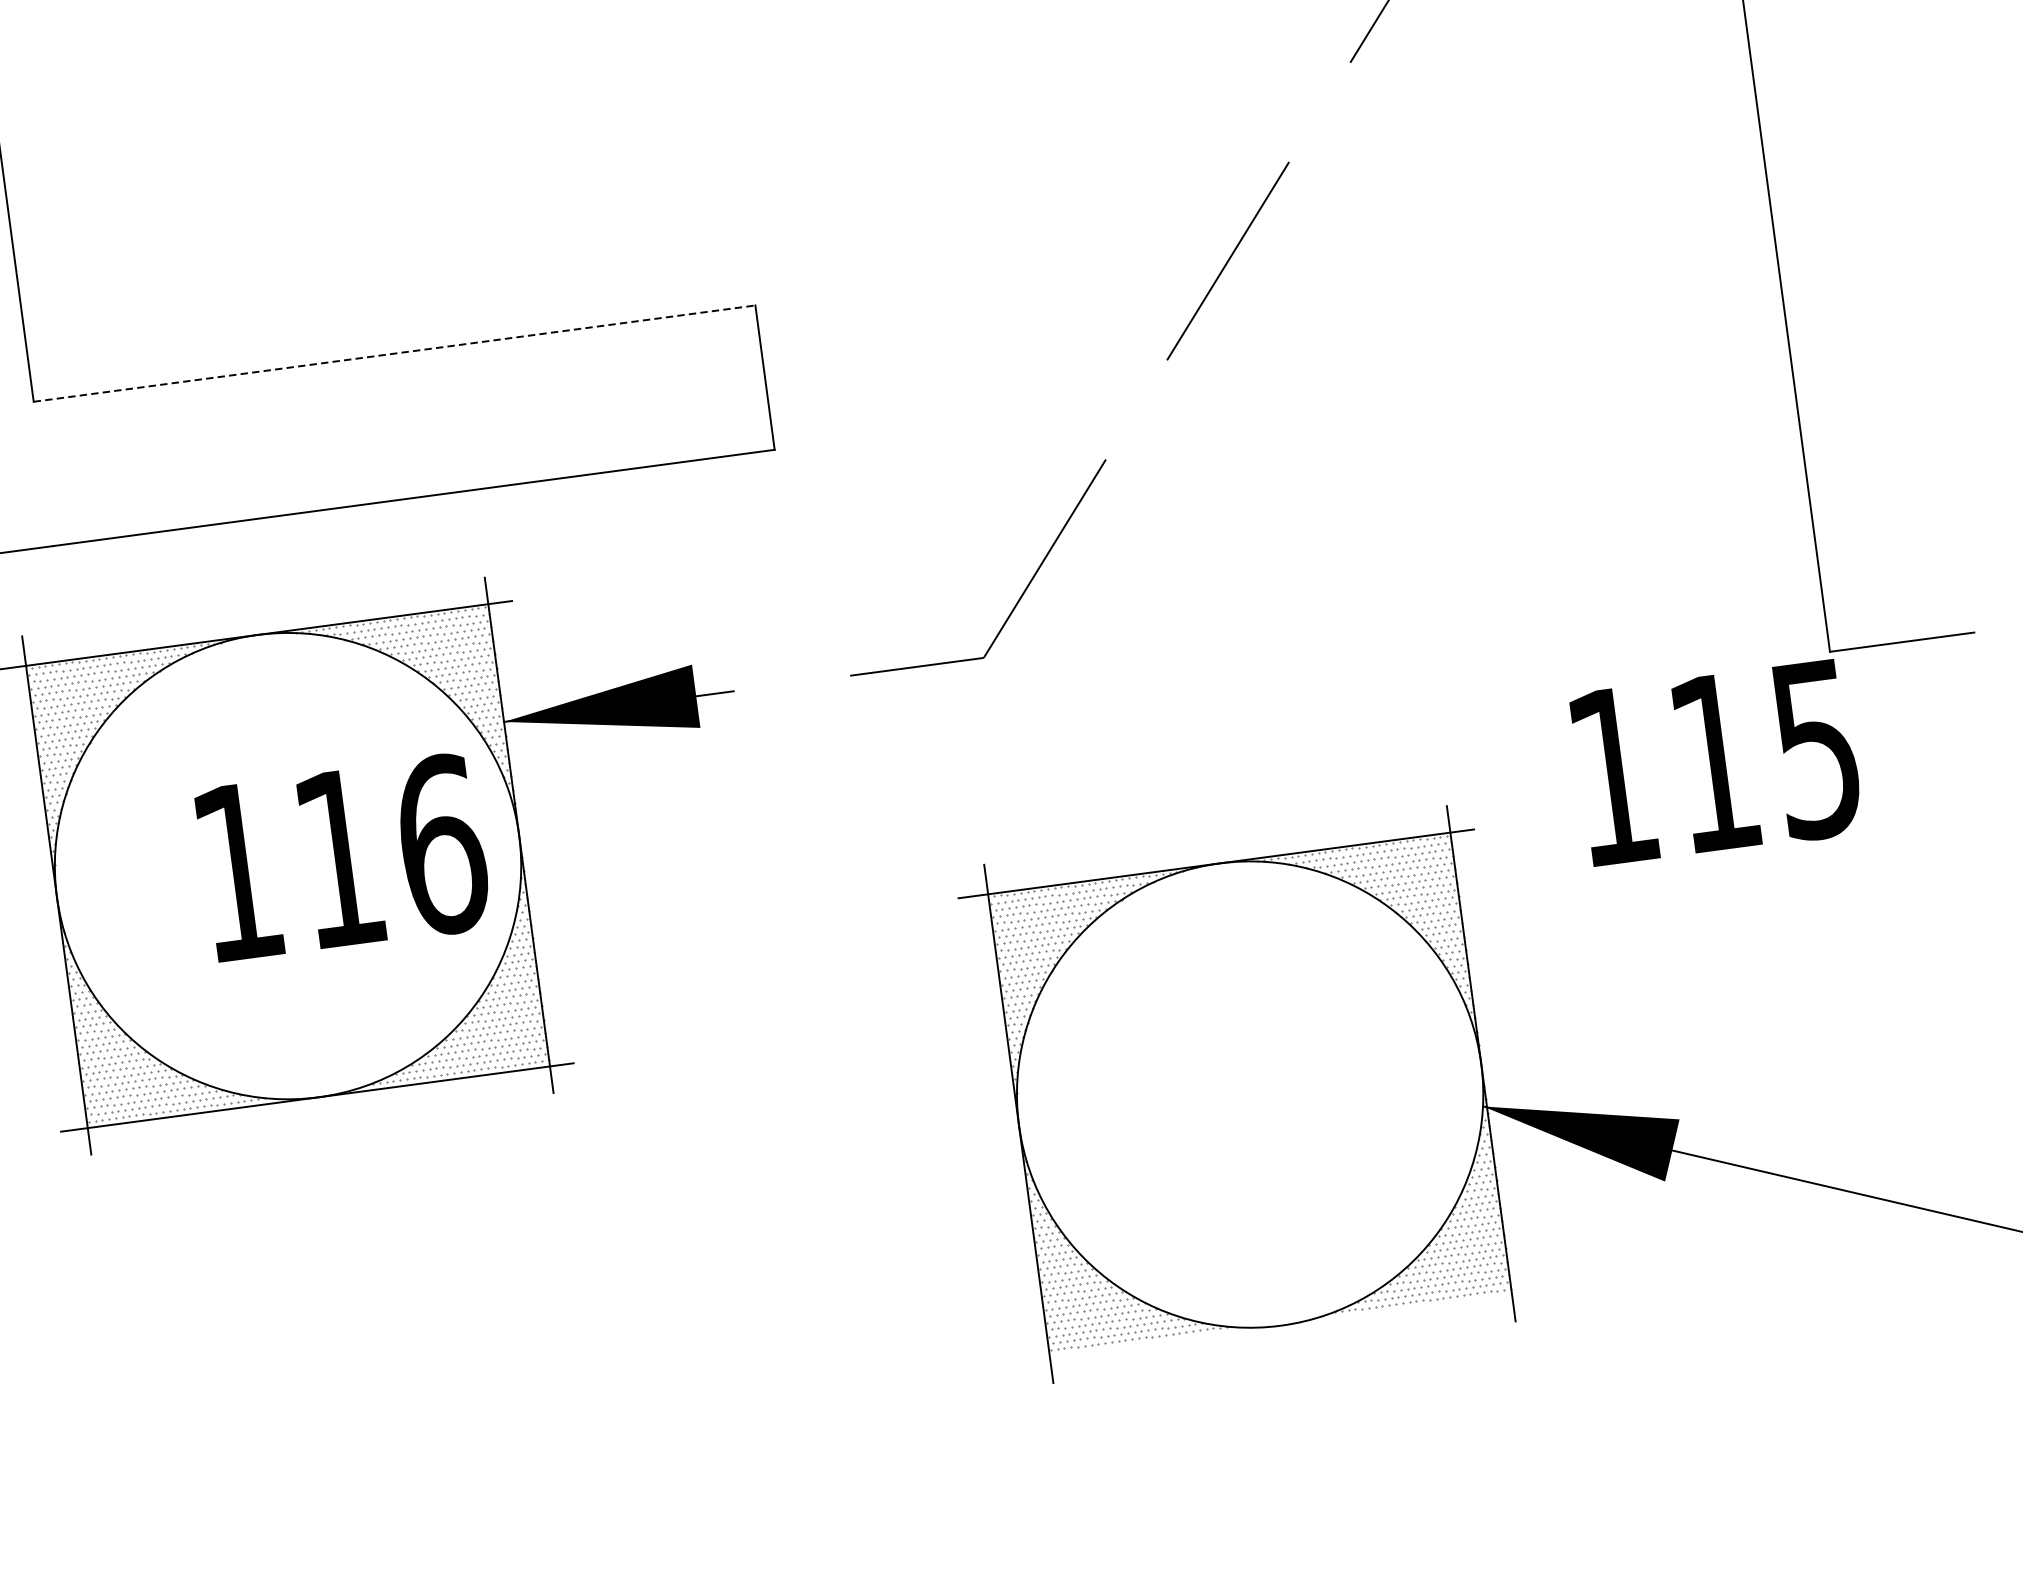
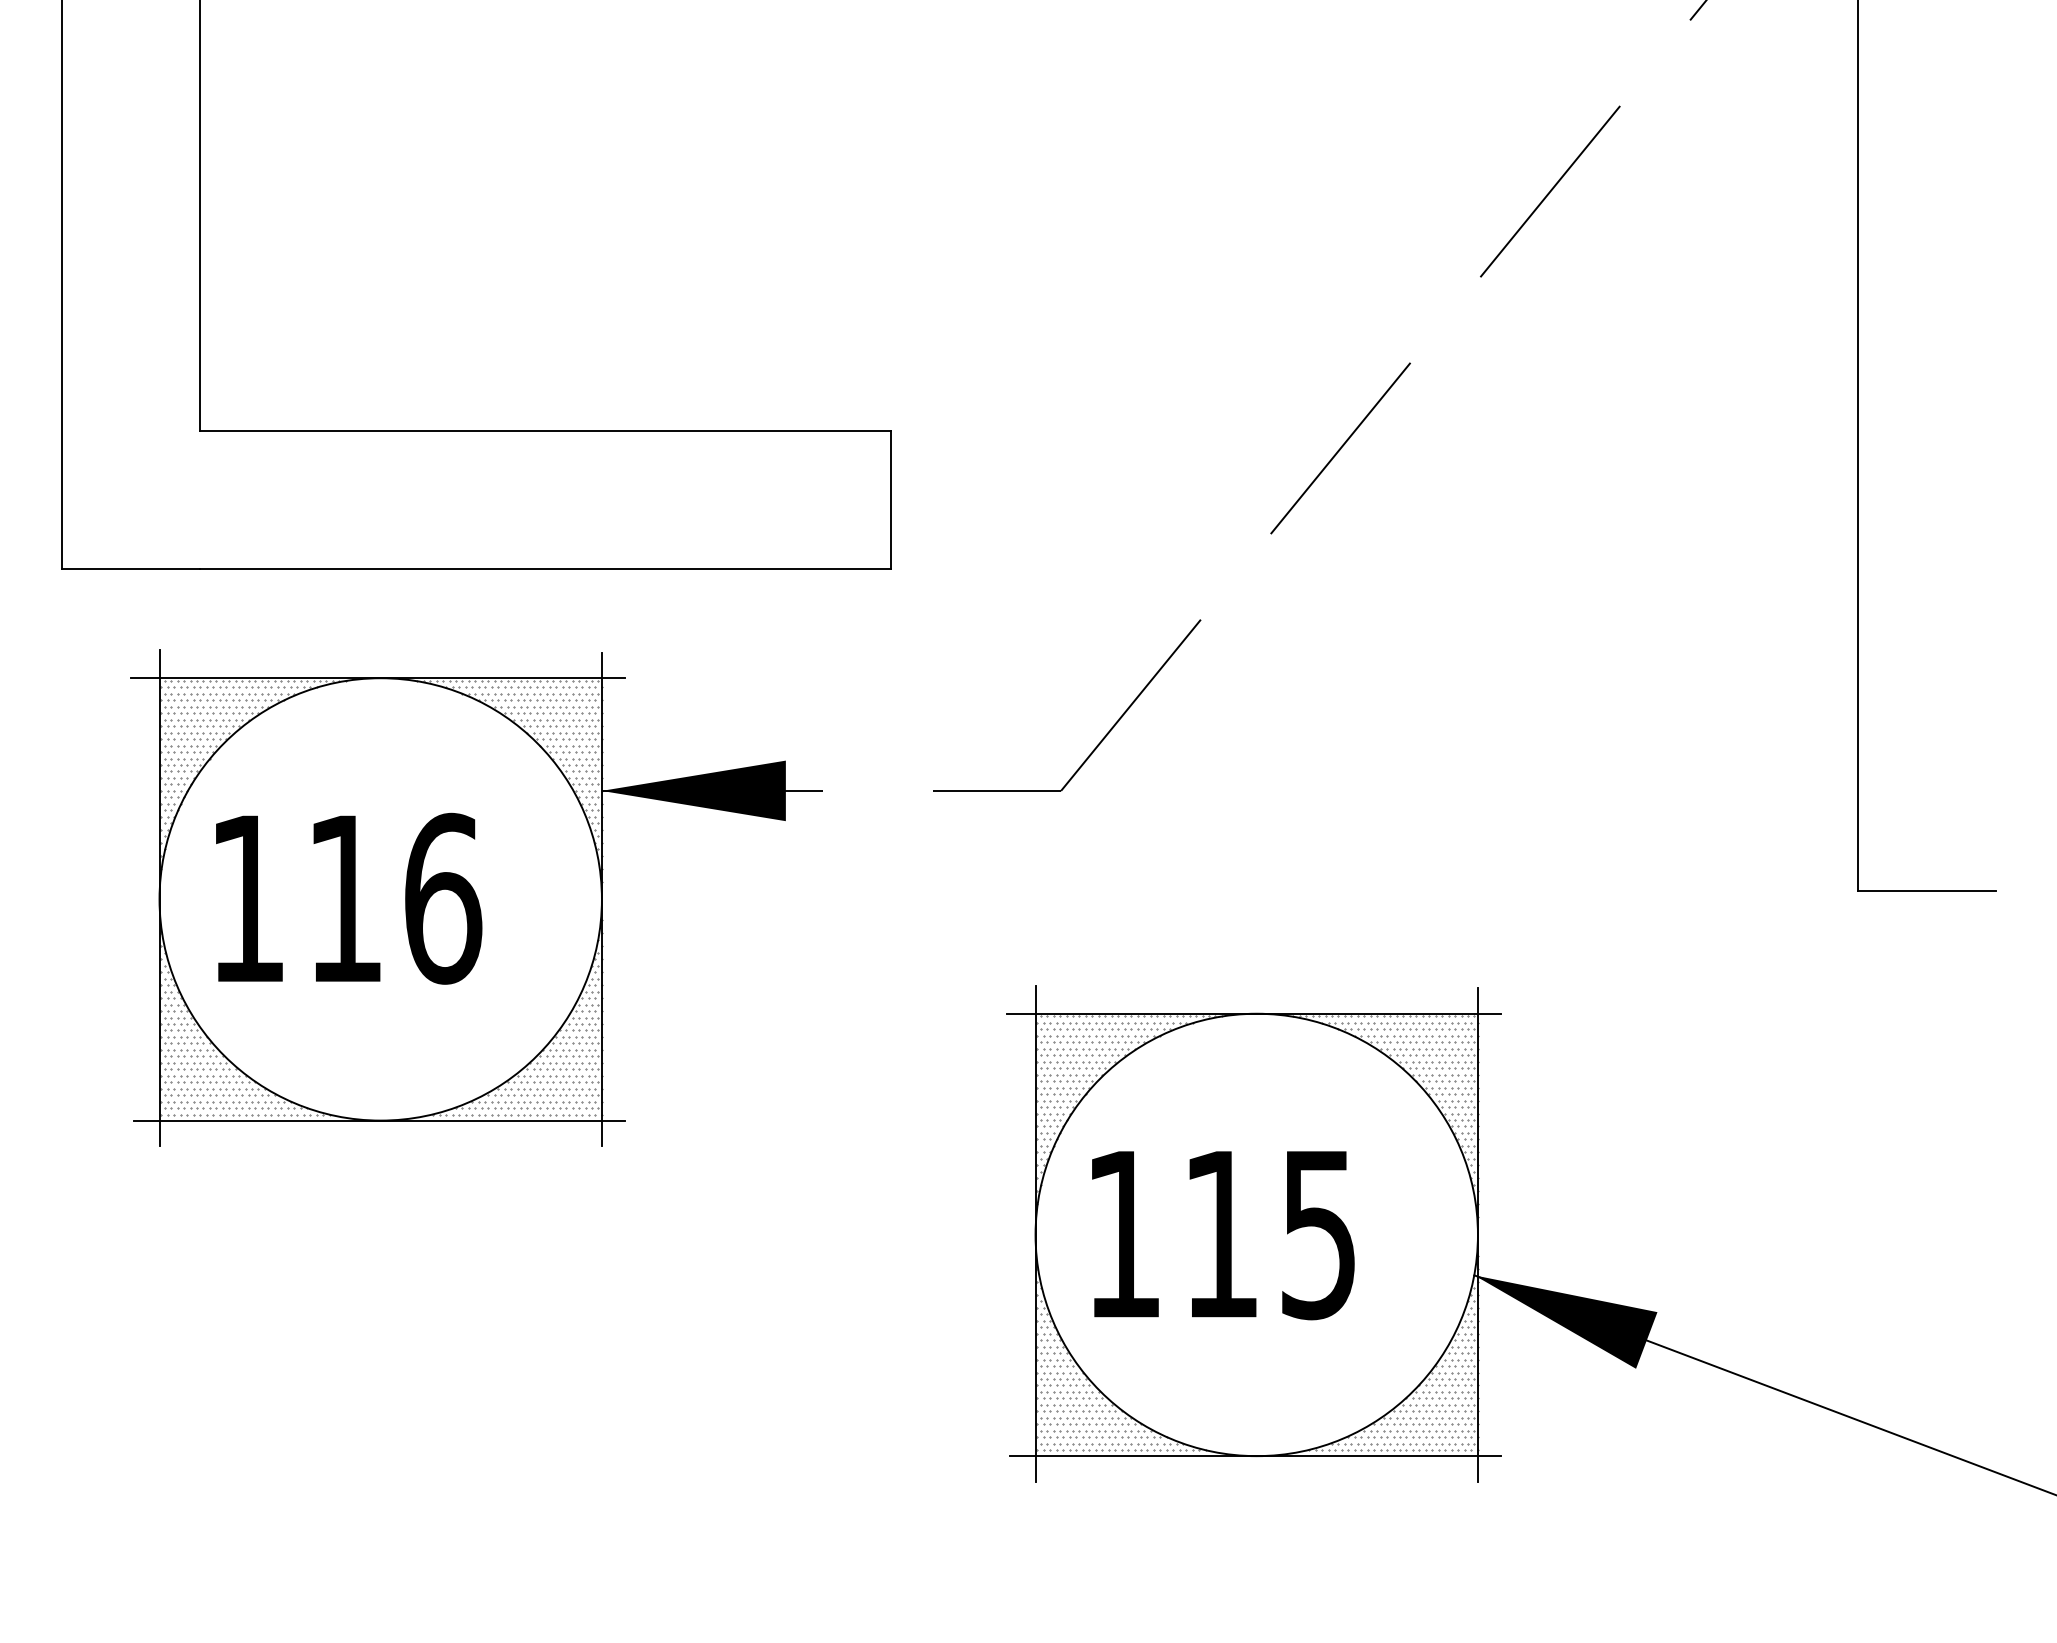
line: (394, 353) -> (545, 430), dashed -> solid
text: (1717, 763) -> (1223, 1235), moved
text: (344, 857) -> (349, 898), moved
line: (1279, 1326) -> (1255, 1456), added

